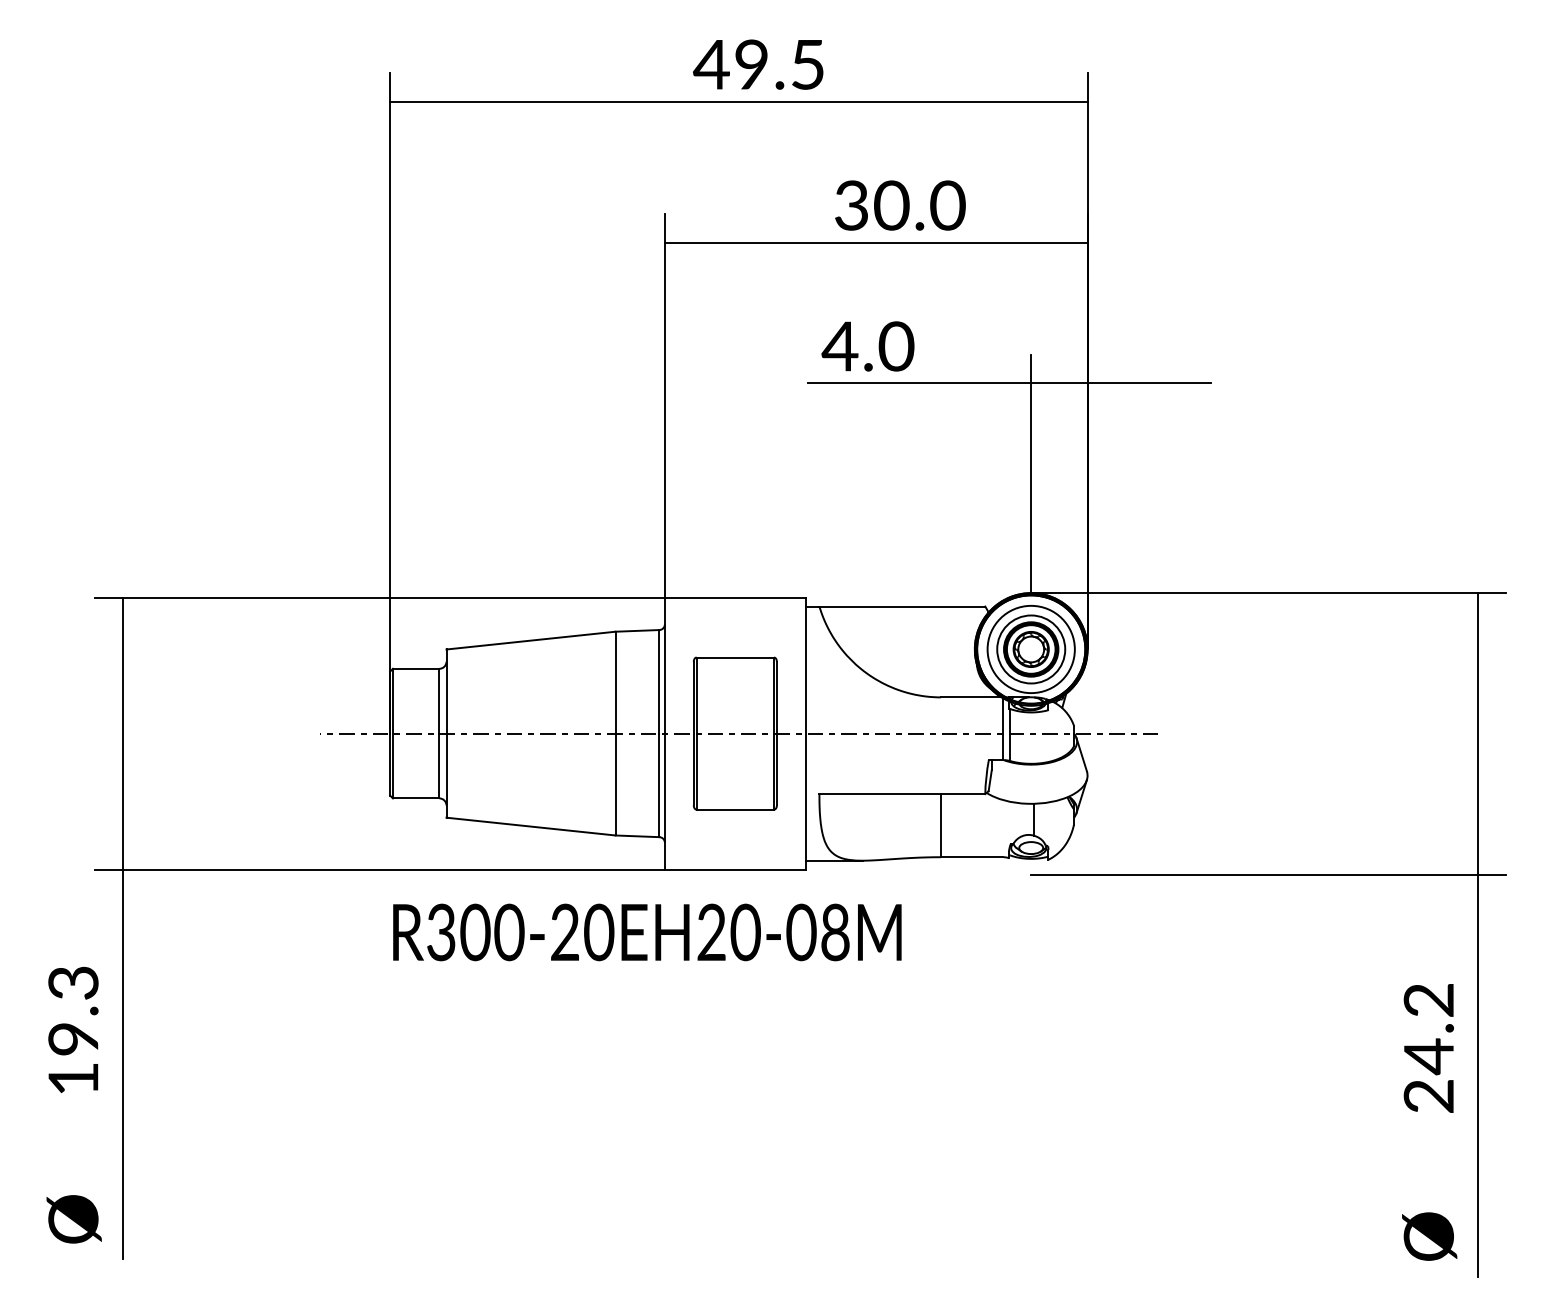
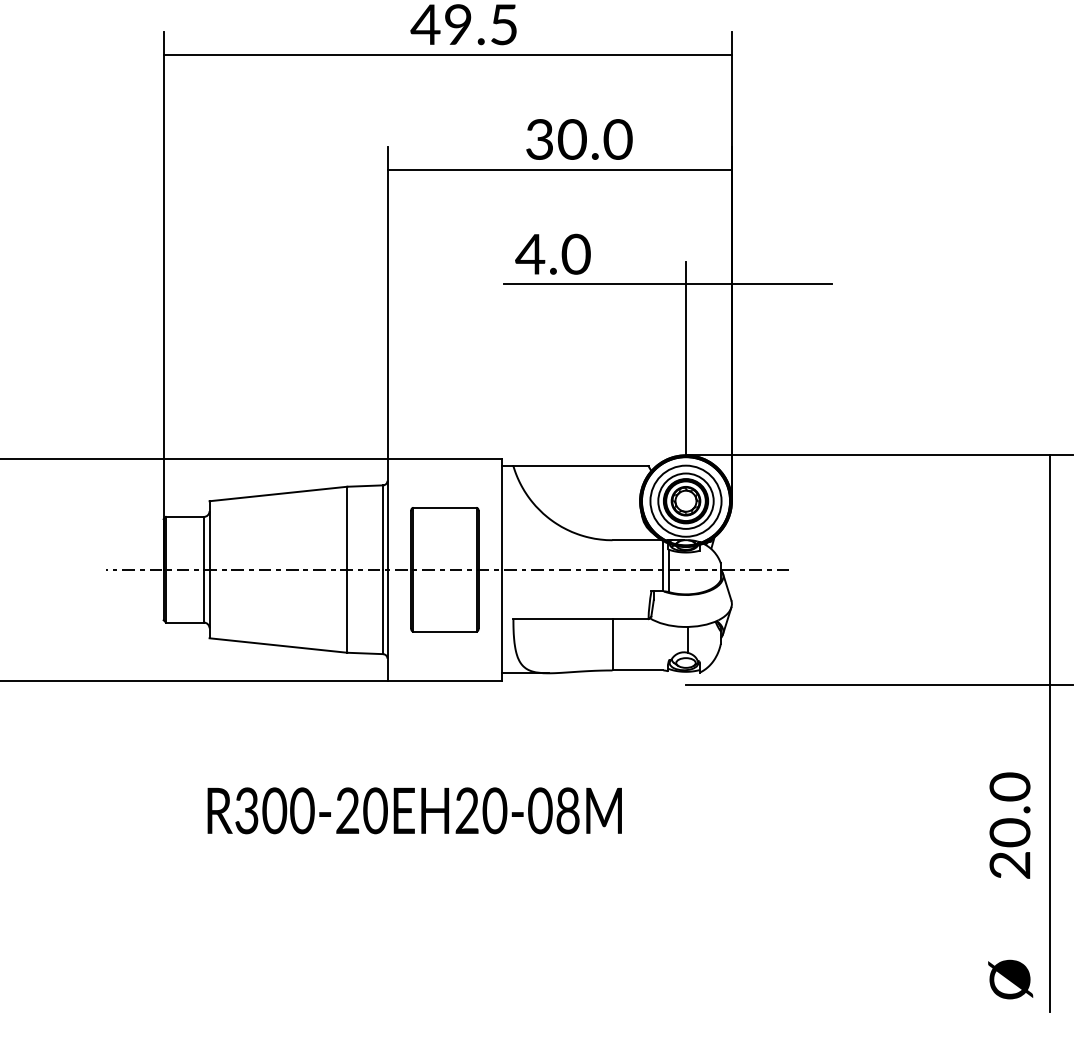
text: (647, 932) -> (414, 810), moved
text: (1428, 1028) -> (1009, 810), 24.2 -> 20.0

